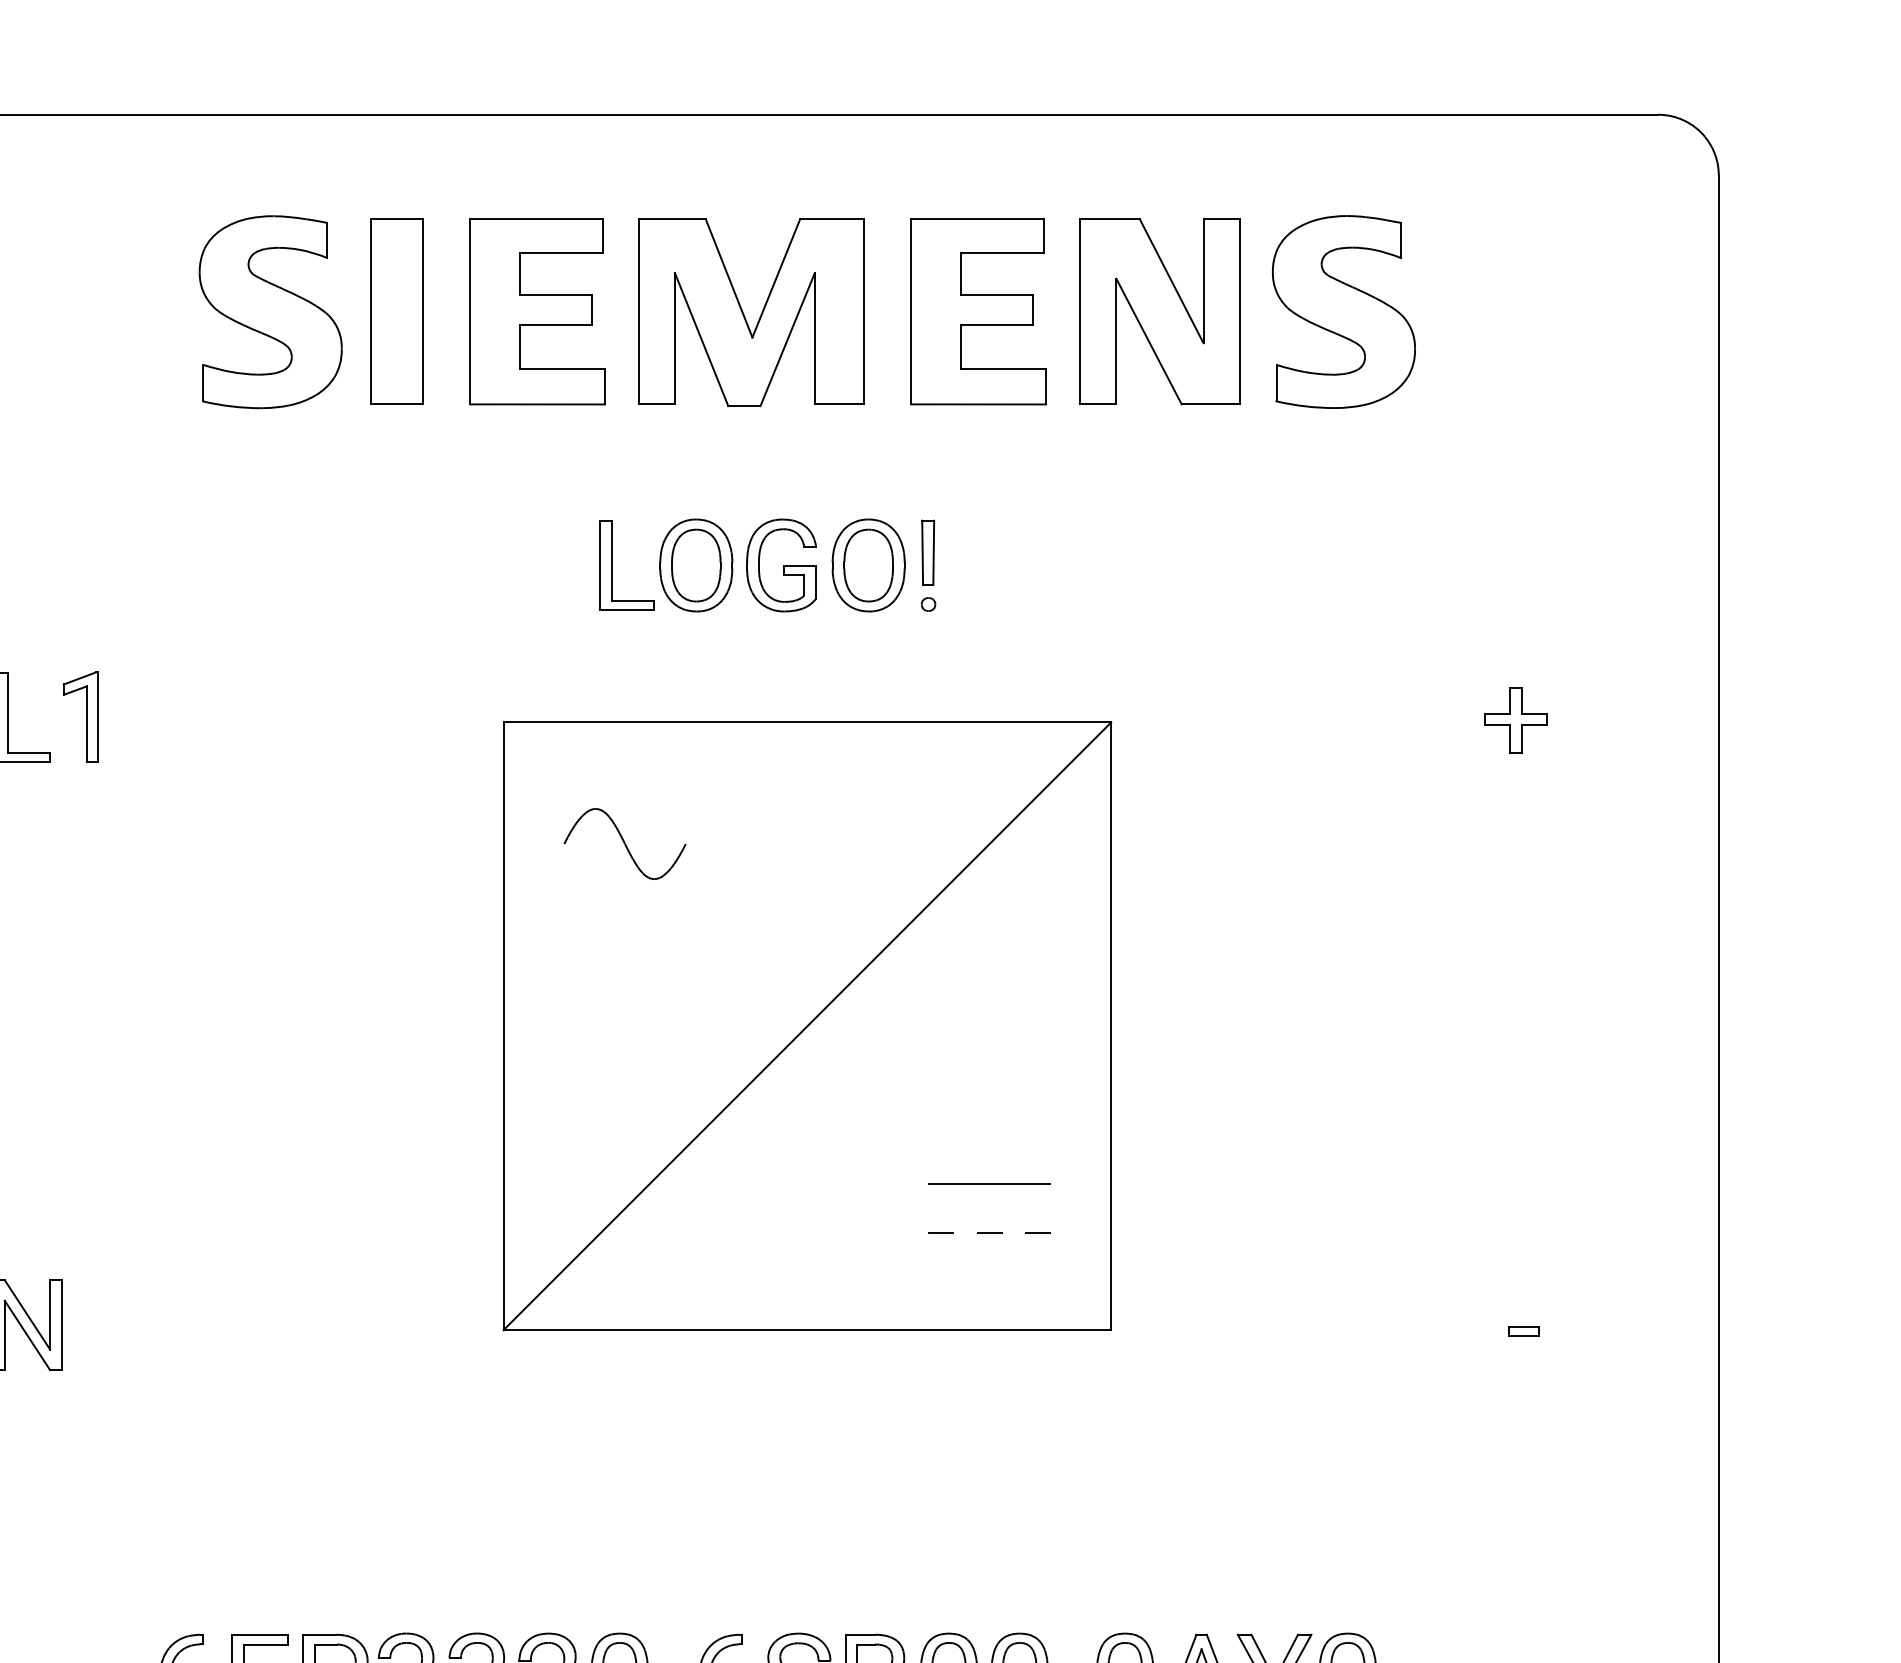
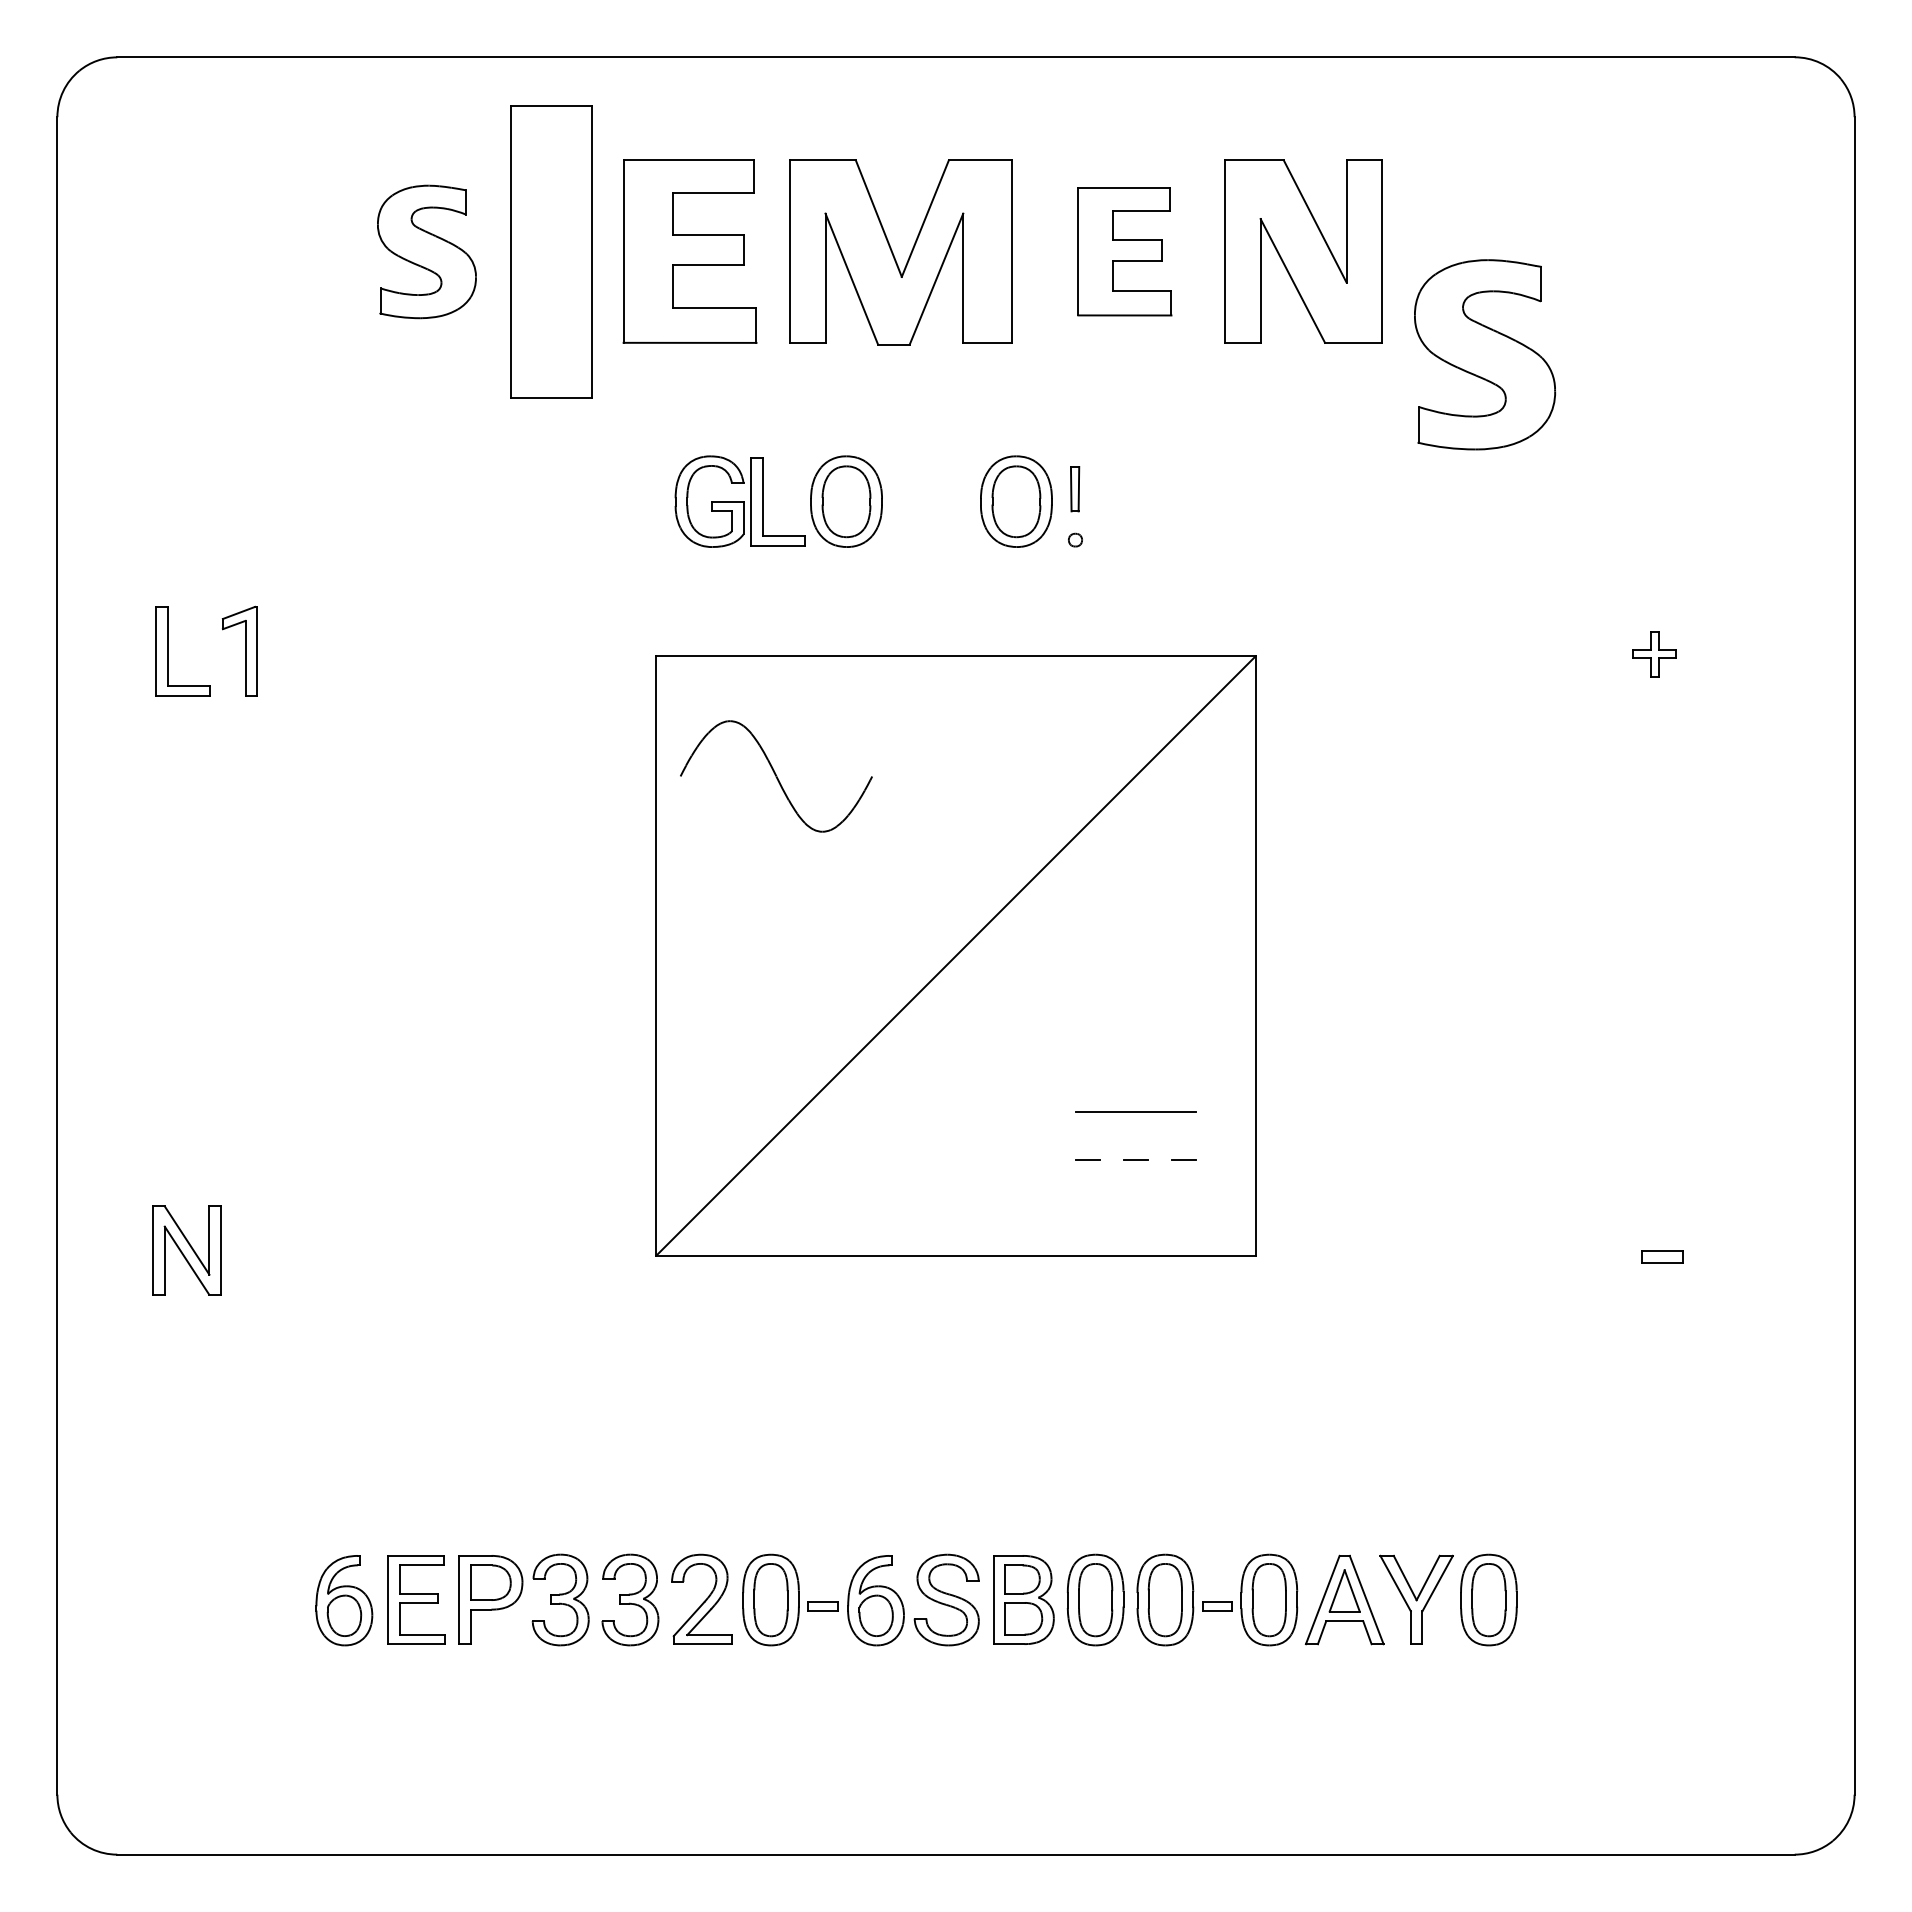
part: (270, 311) -> (426, 251), size x0.7
part: (397, 311) -> (551, 251), size x1.6
part: (978, 311) -> (1124, 251), size x0.7
part: (1343, 311) -> (1484, 354), moved
part: (927, 552) -> (1074, 488), size x0.7
part: (781, 565) -> (709, 501), moved
part: (1515, 720) -> (1654, 654), size x0.7
part: (624, 843) -> (775, 775), size x1.6
part: (1523, 1332) -> (1662, 1257), size x1.4

